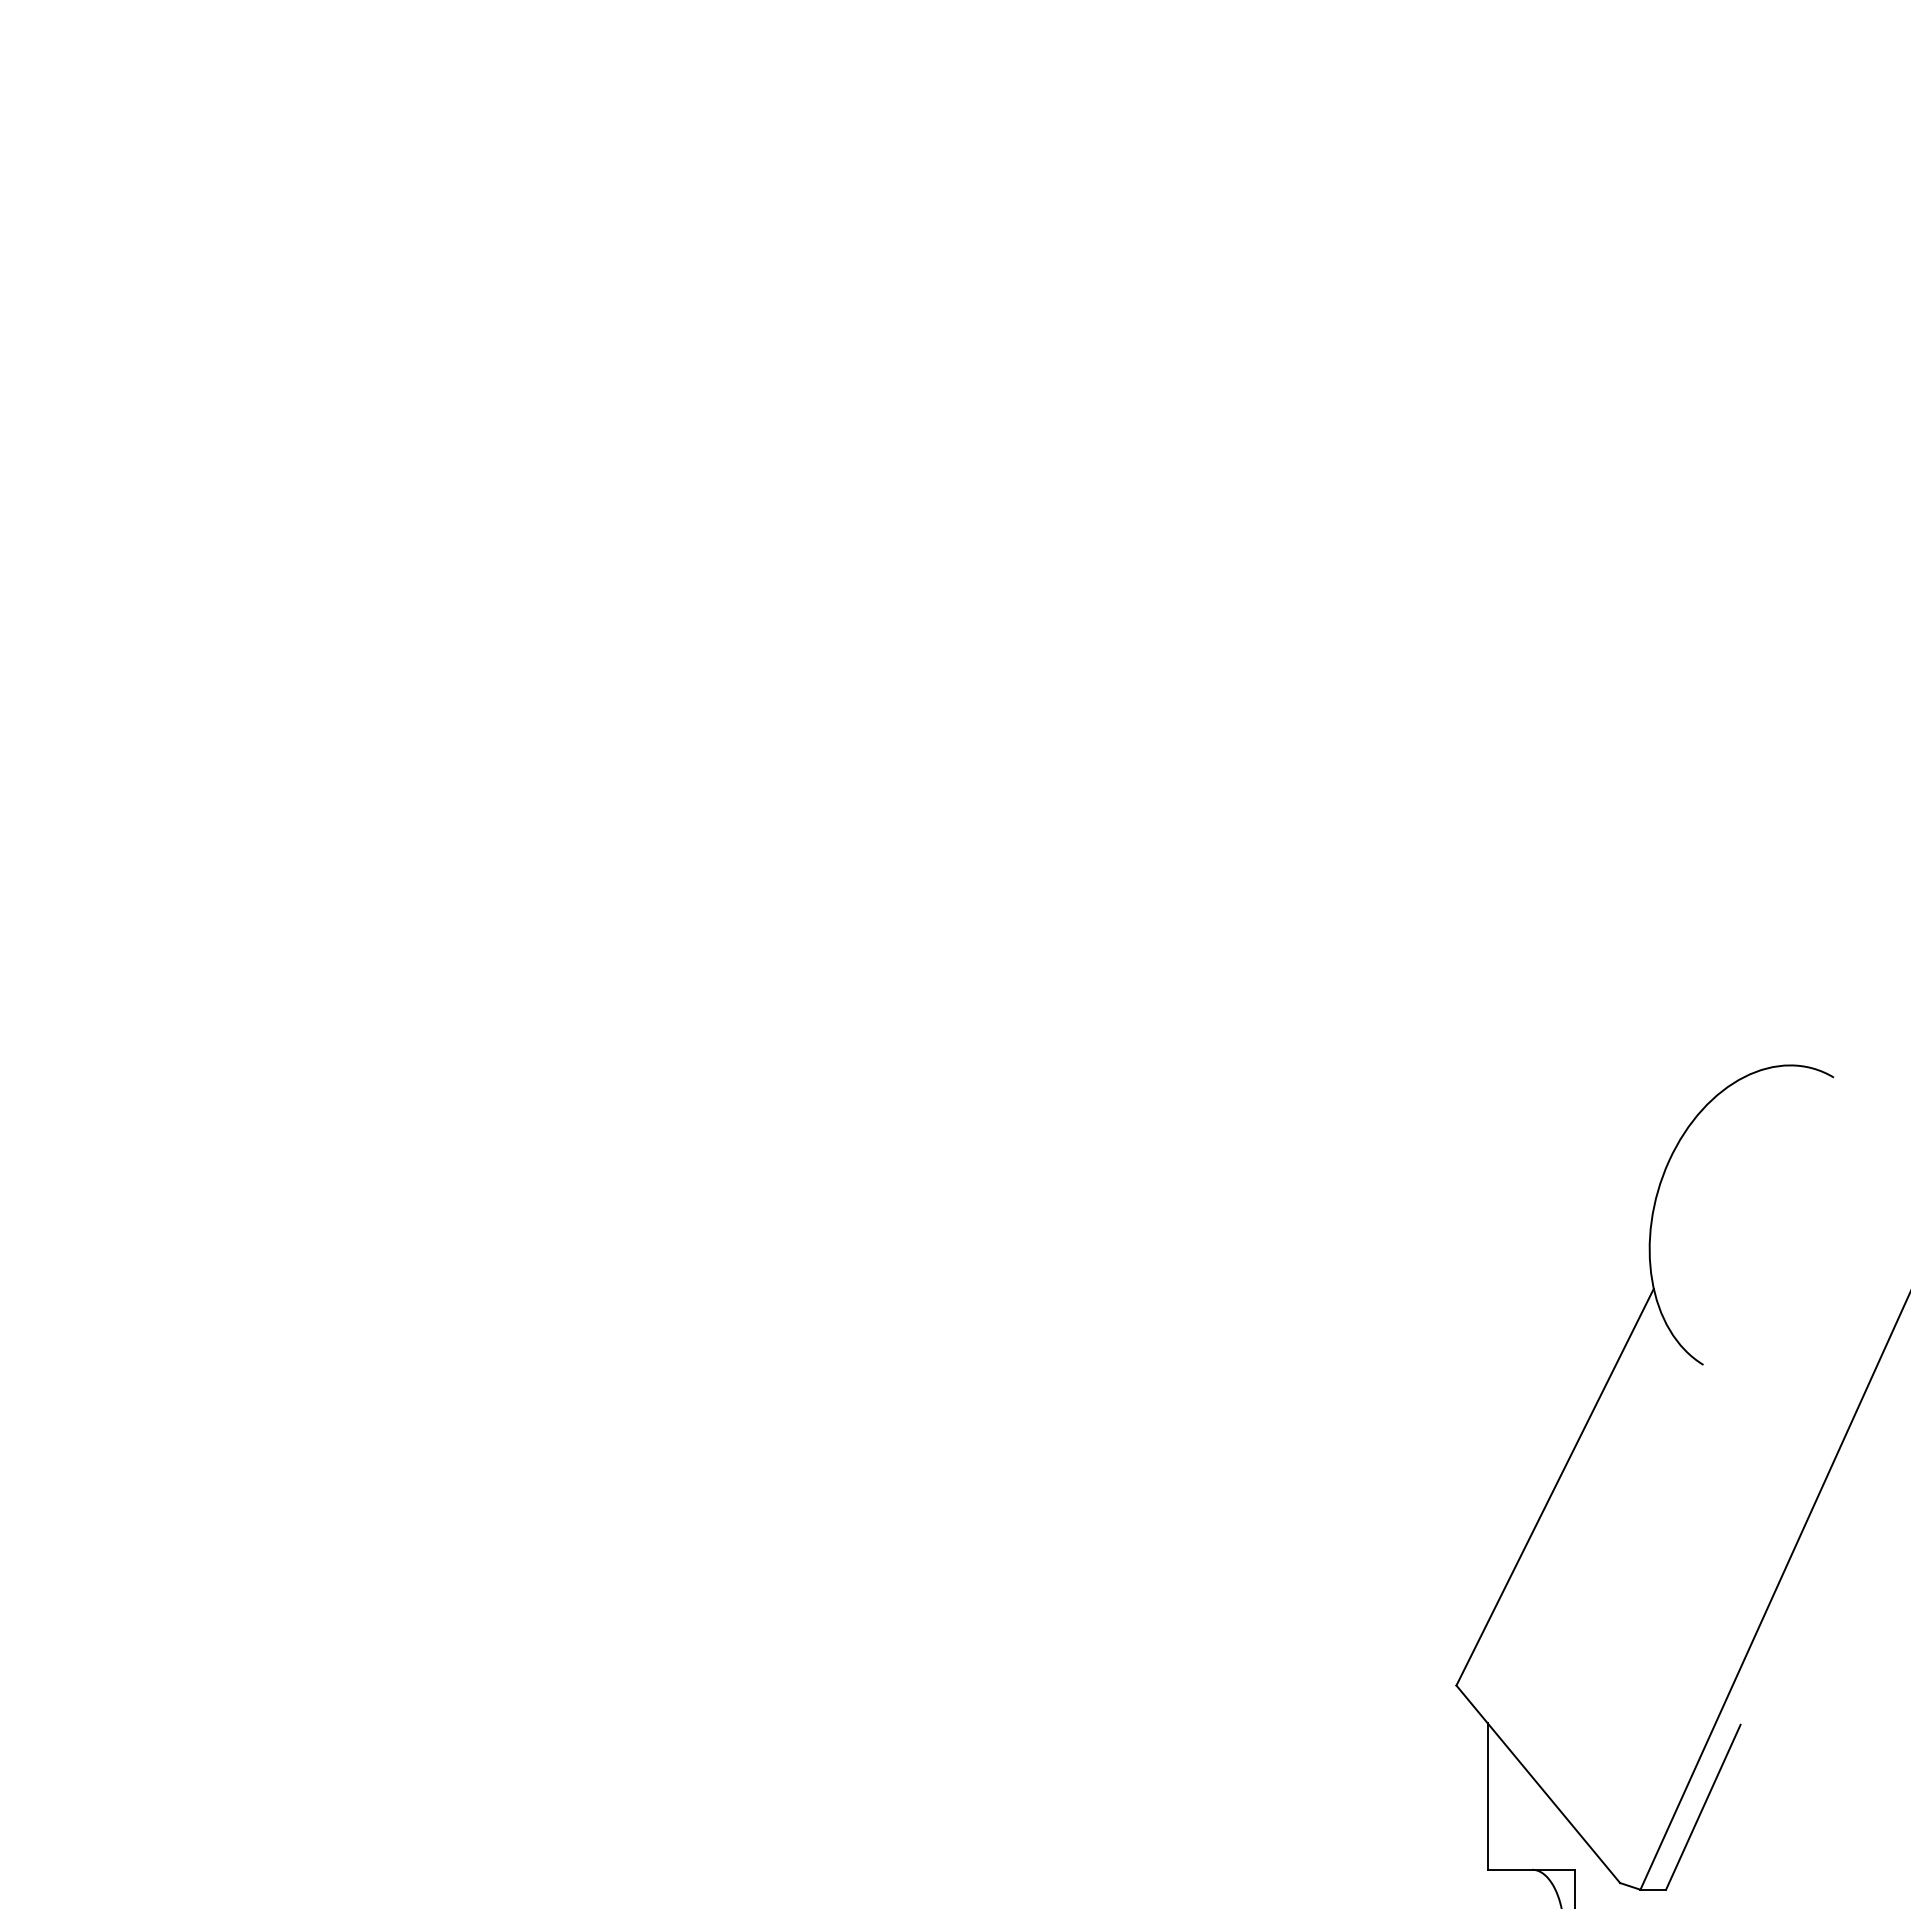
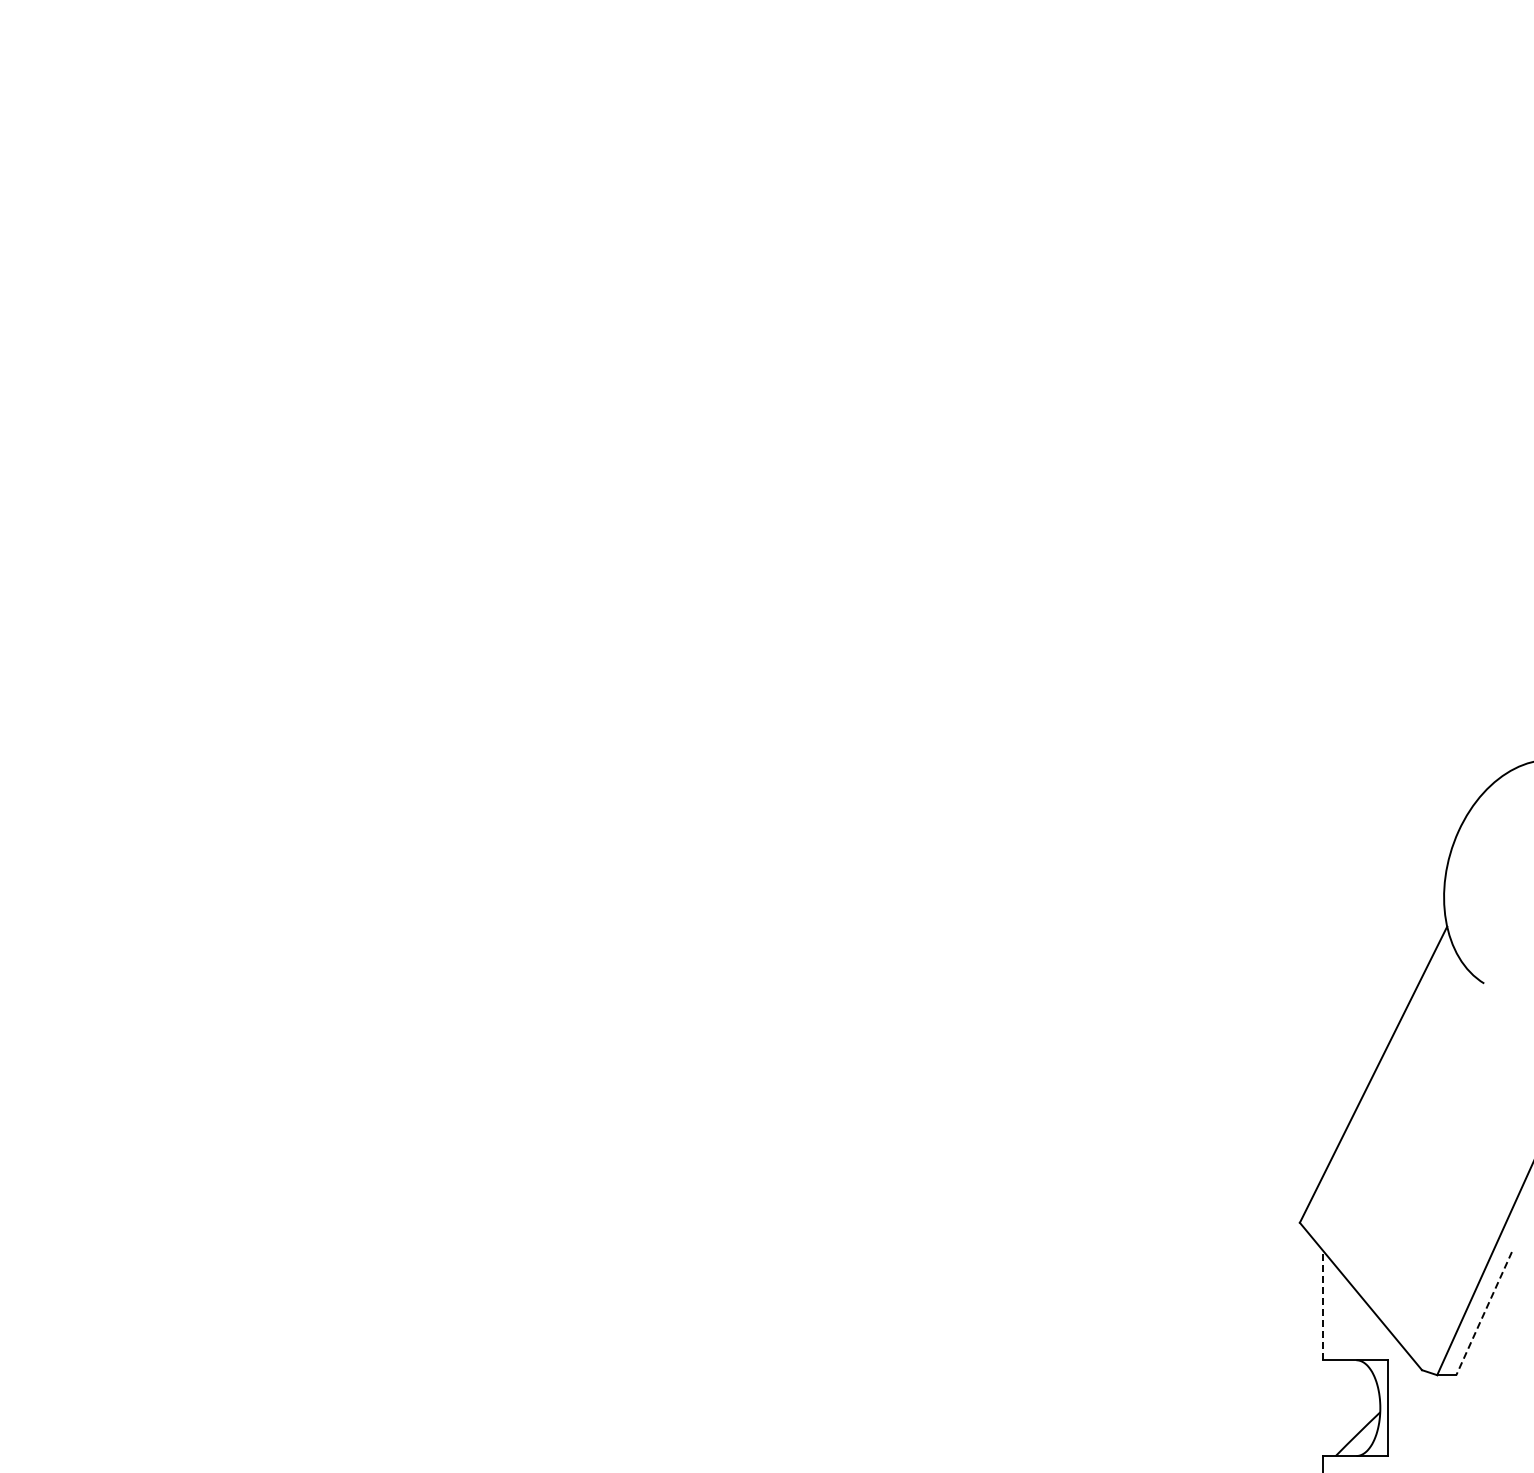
line: (1488, 1796) -> (1323, 1305), solid -> dashed
line: (1703, 1807) -> (1484, 1313), solid -> dashed

